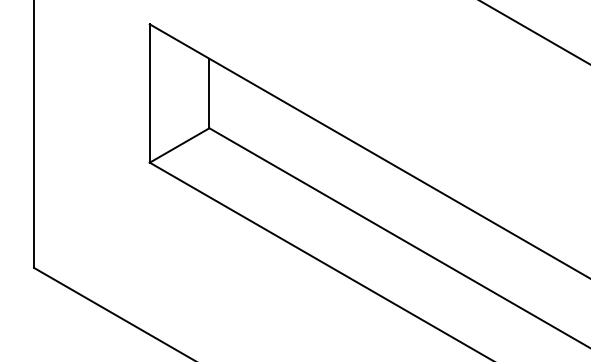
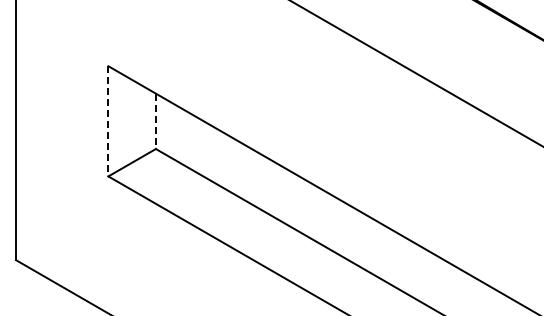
line: (149, 93) -> (108, 121), solid -> dashed
line: (208, 93) -> (155, 121), solid -> dashed

